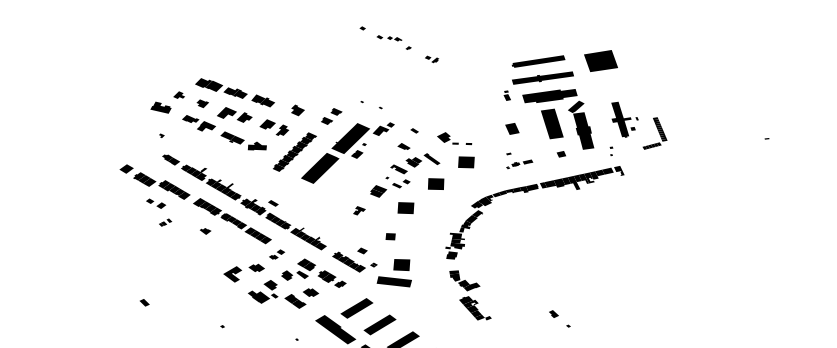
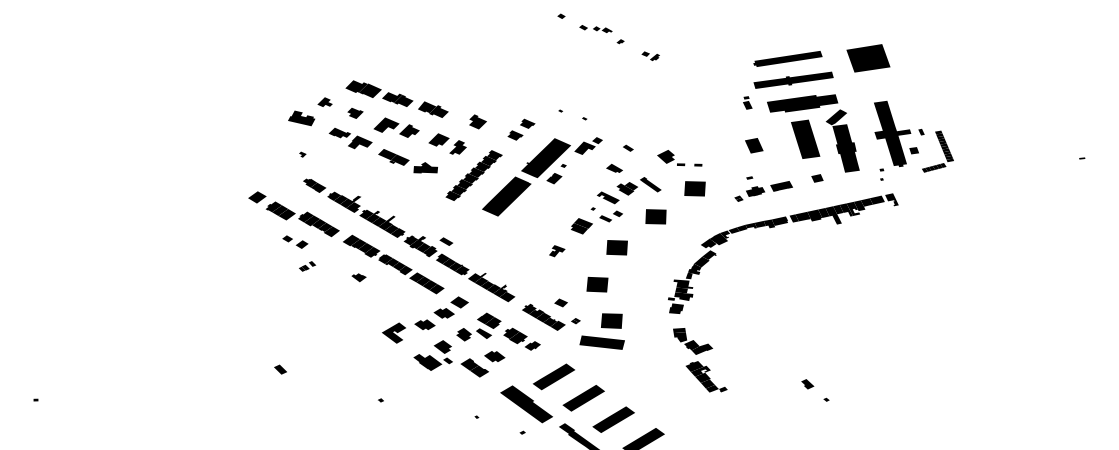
part: (625, 119) -> (899, 133), size x1.43
part: (519, 164) -> (763, 191), size x1.67
part: (390, 236) -> (597, 284), size x1.67
part: (276, 254) -> (450, 307), size x1.67

